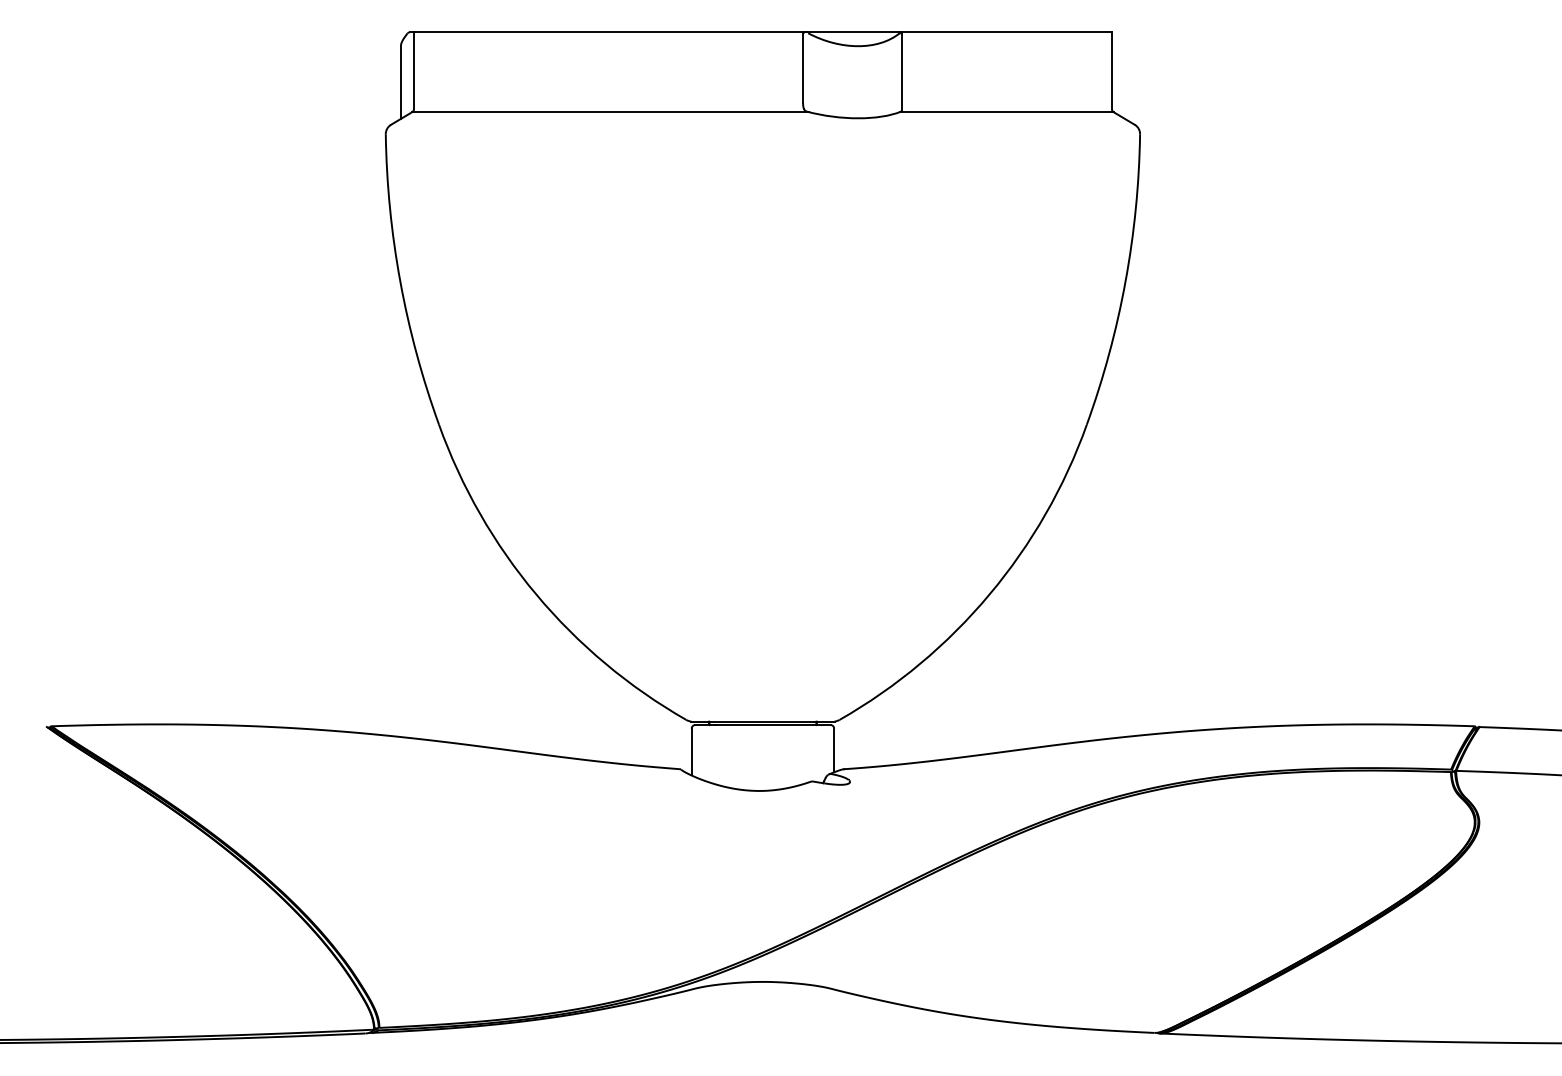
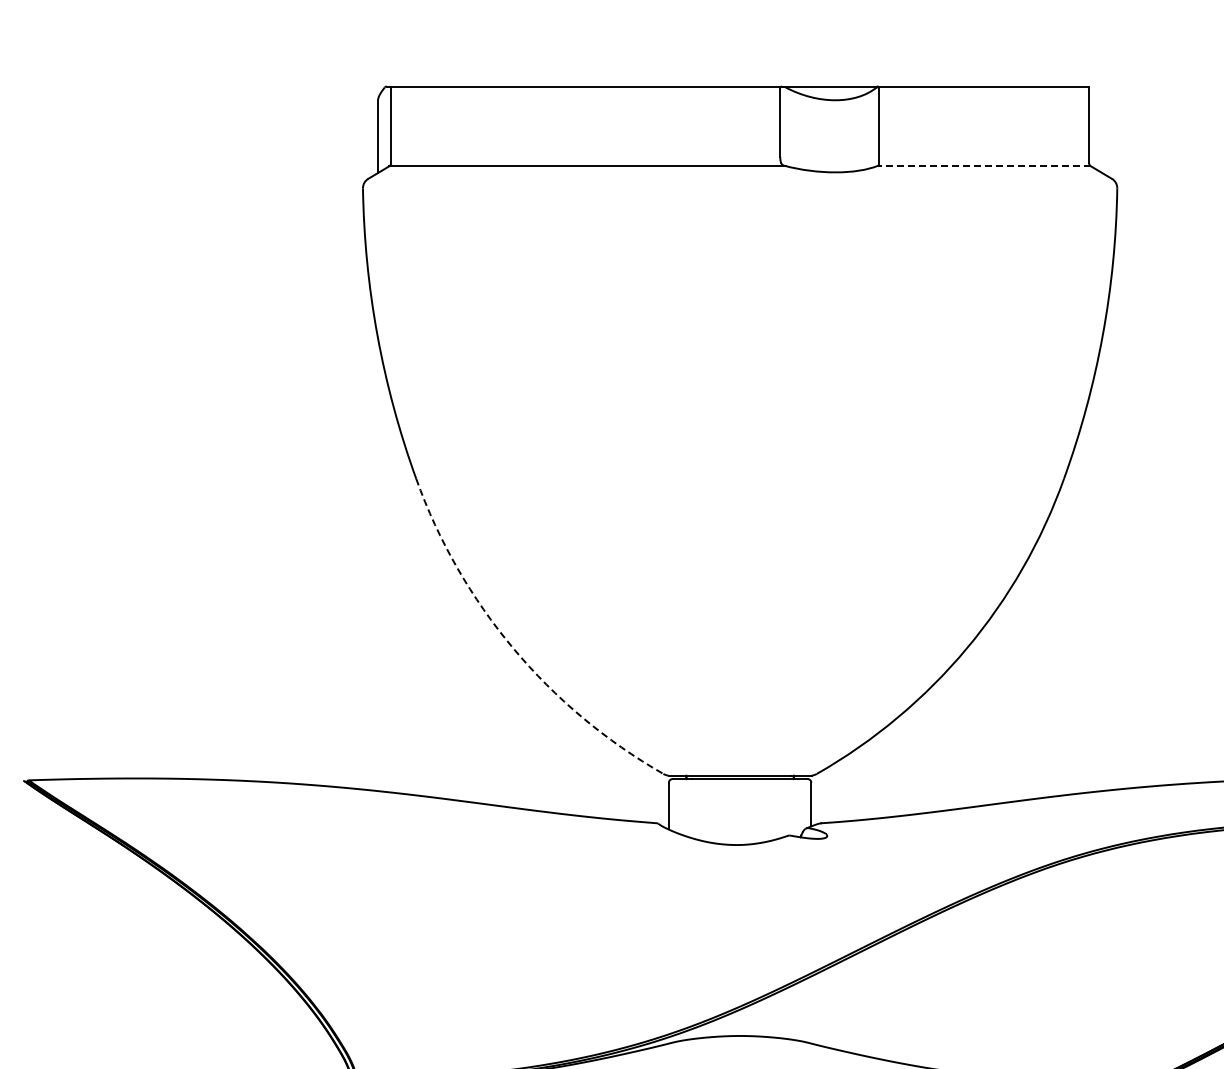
line: (1006, 112) -> (983, 166), solid -> dashed
arc: (536, 594) -> (513, 648), solid -> dashed

